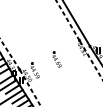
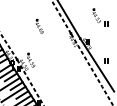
part: (56, 58) -> (39, 25), moved

